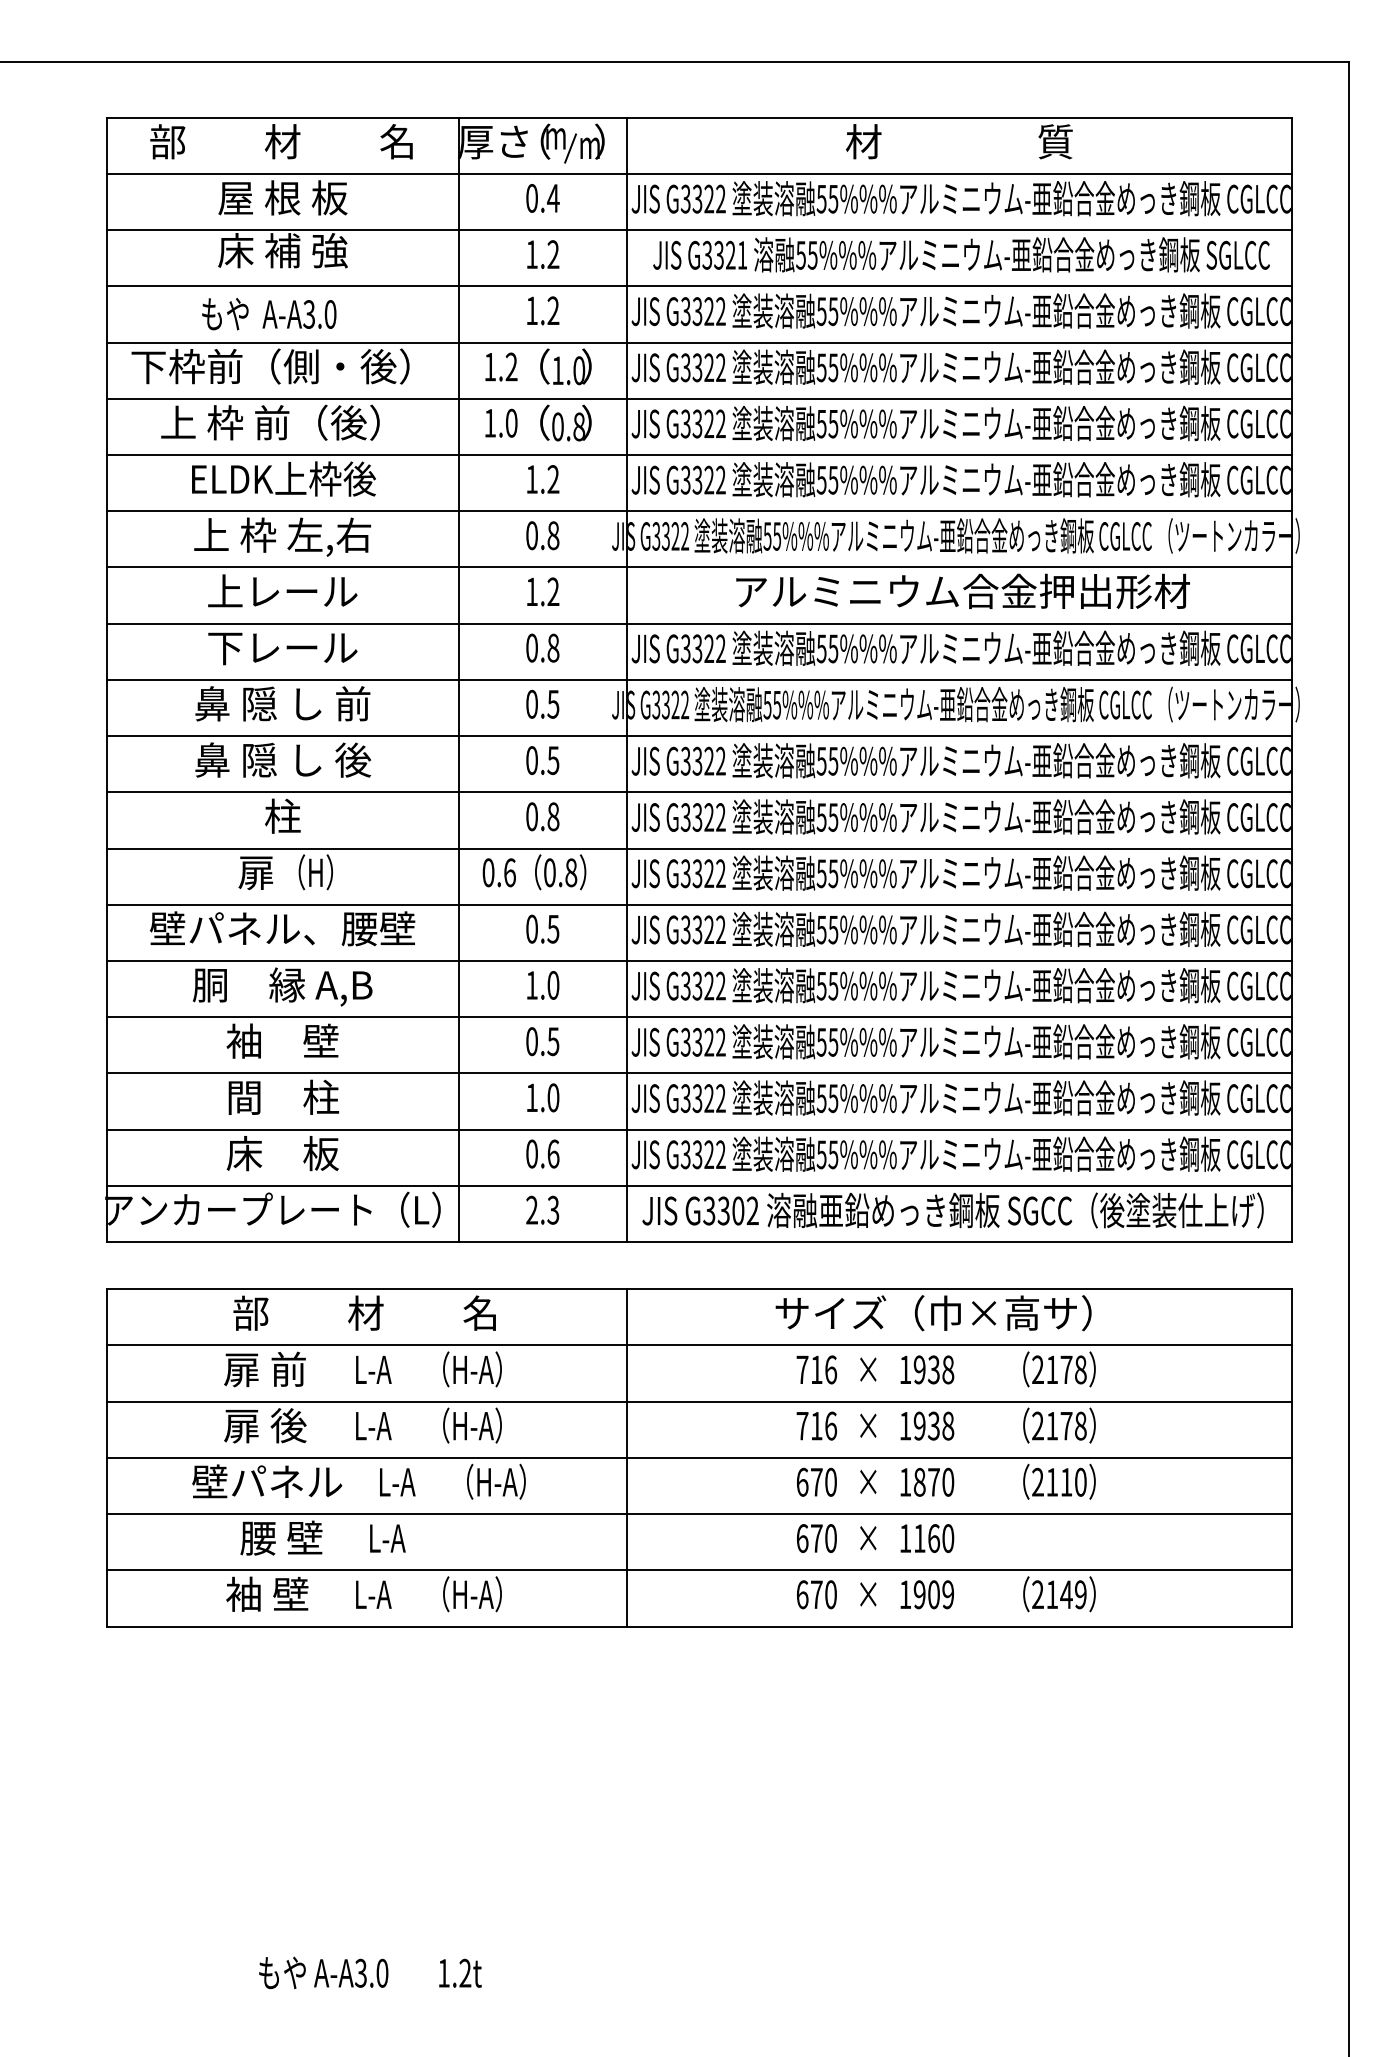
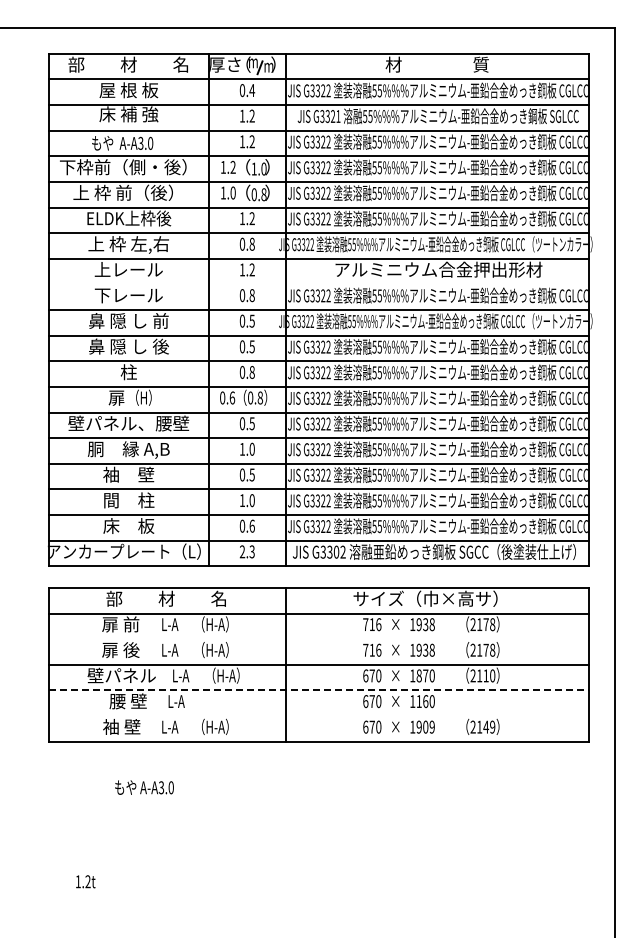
line: (698, 623) -> (318, 284), removed
line: (698, 1402) -> (318, 639), removed
line: (700, 1514) -> (319, 690), solid -> dashed
line: (698, 1571) -> (318, 716), removed
text: (323, 1972) -> (144, 787), moved
text: (459, 1972) -> (85, 881), moved

